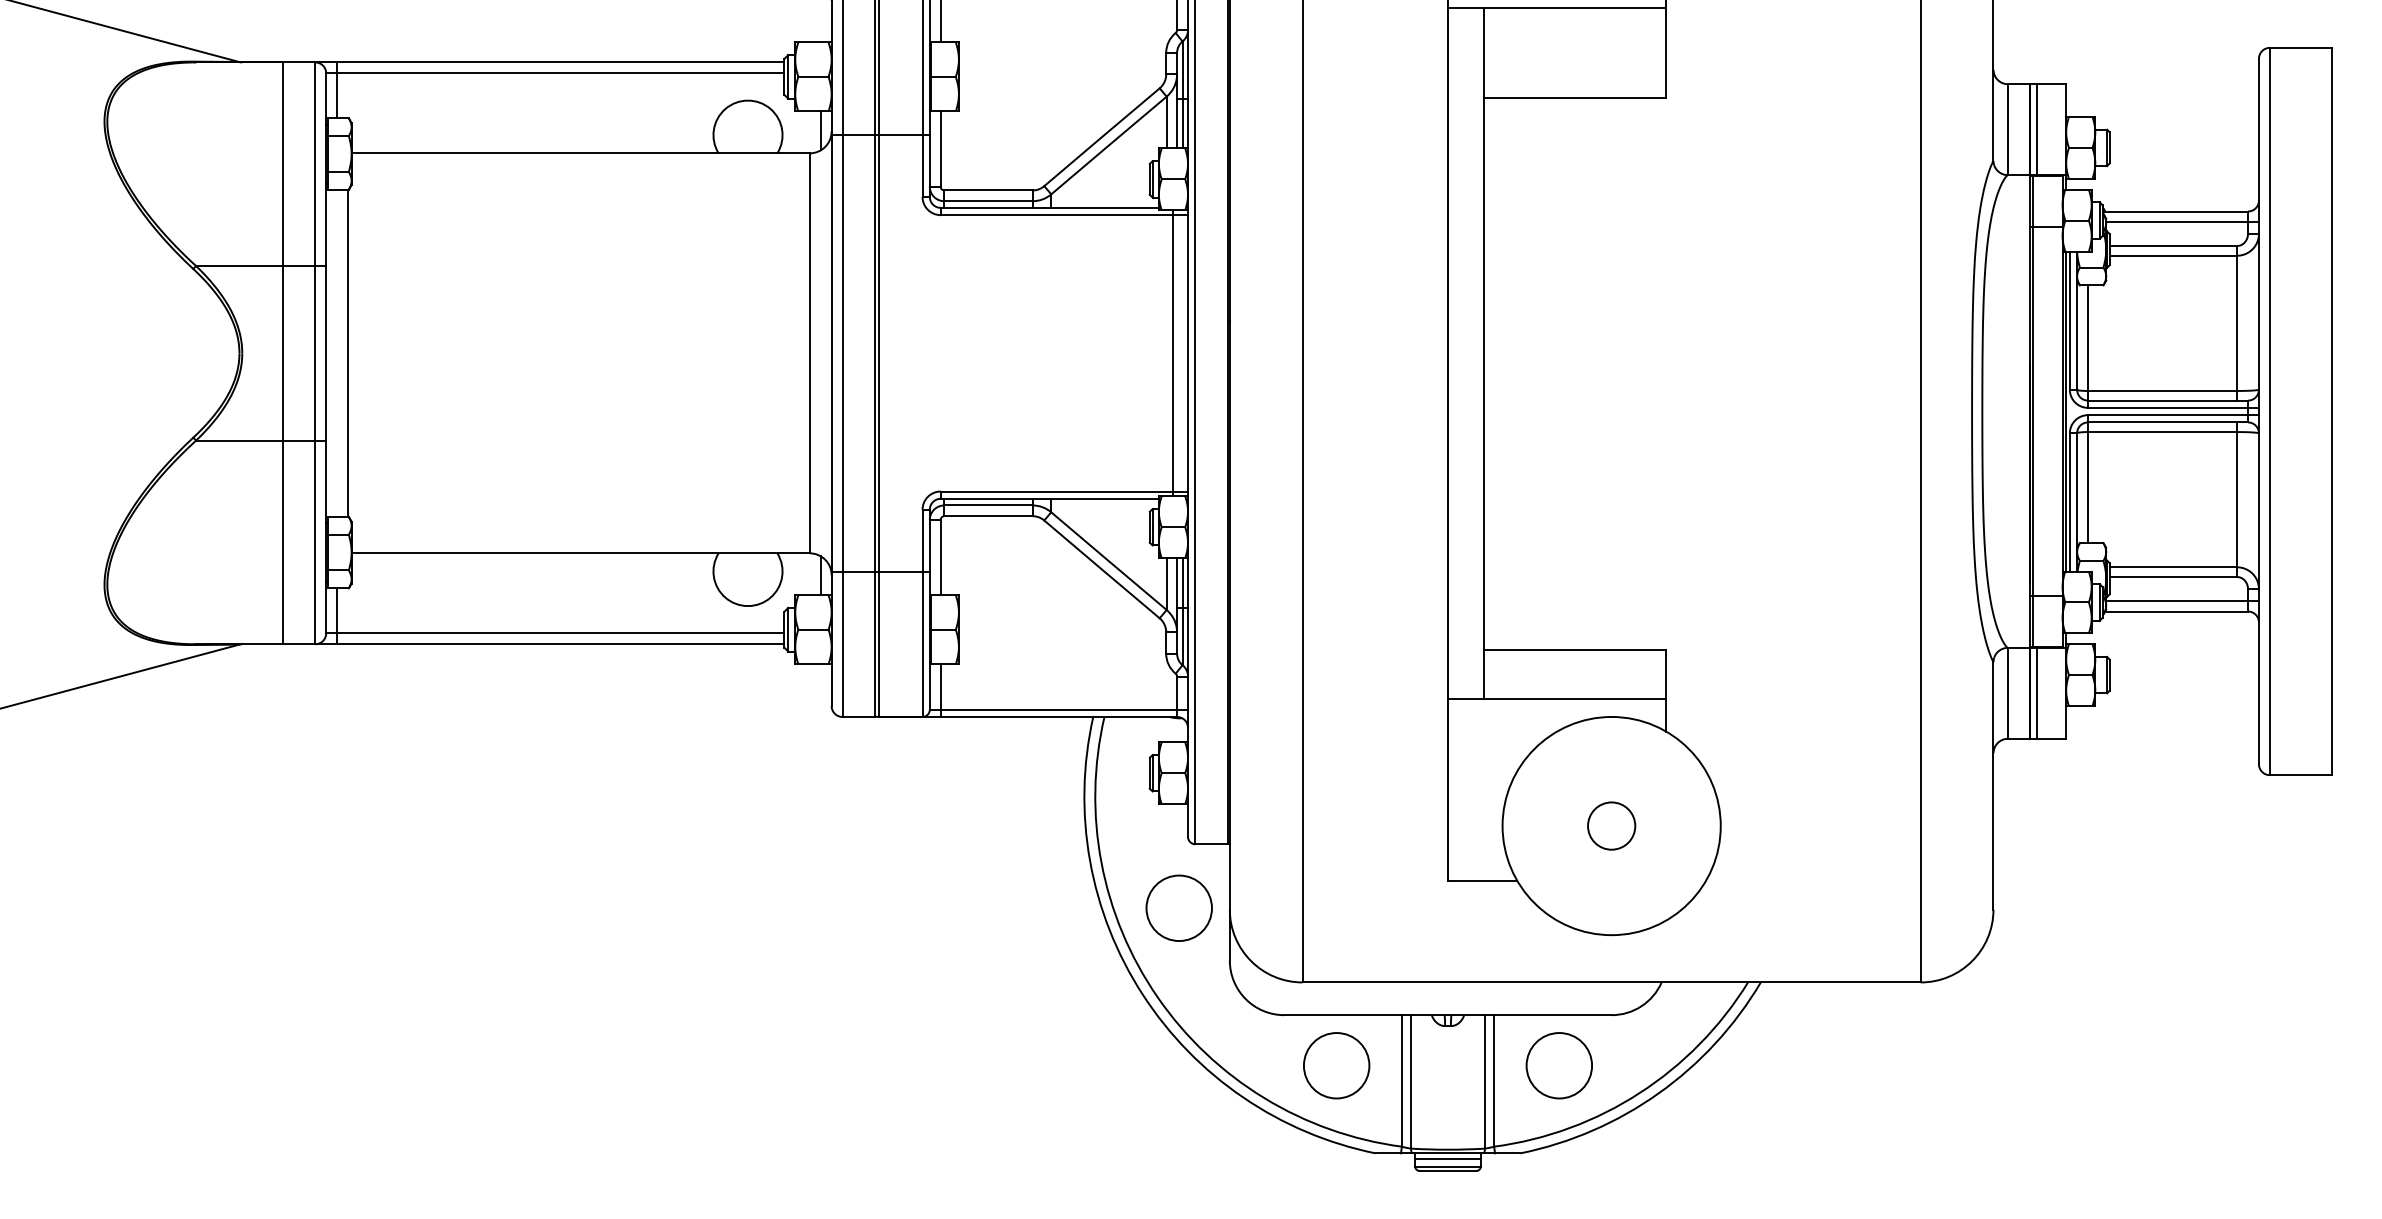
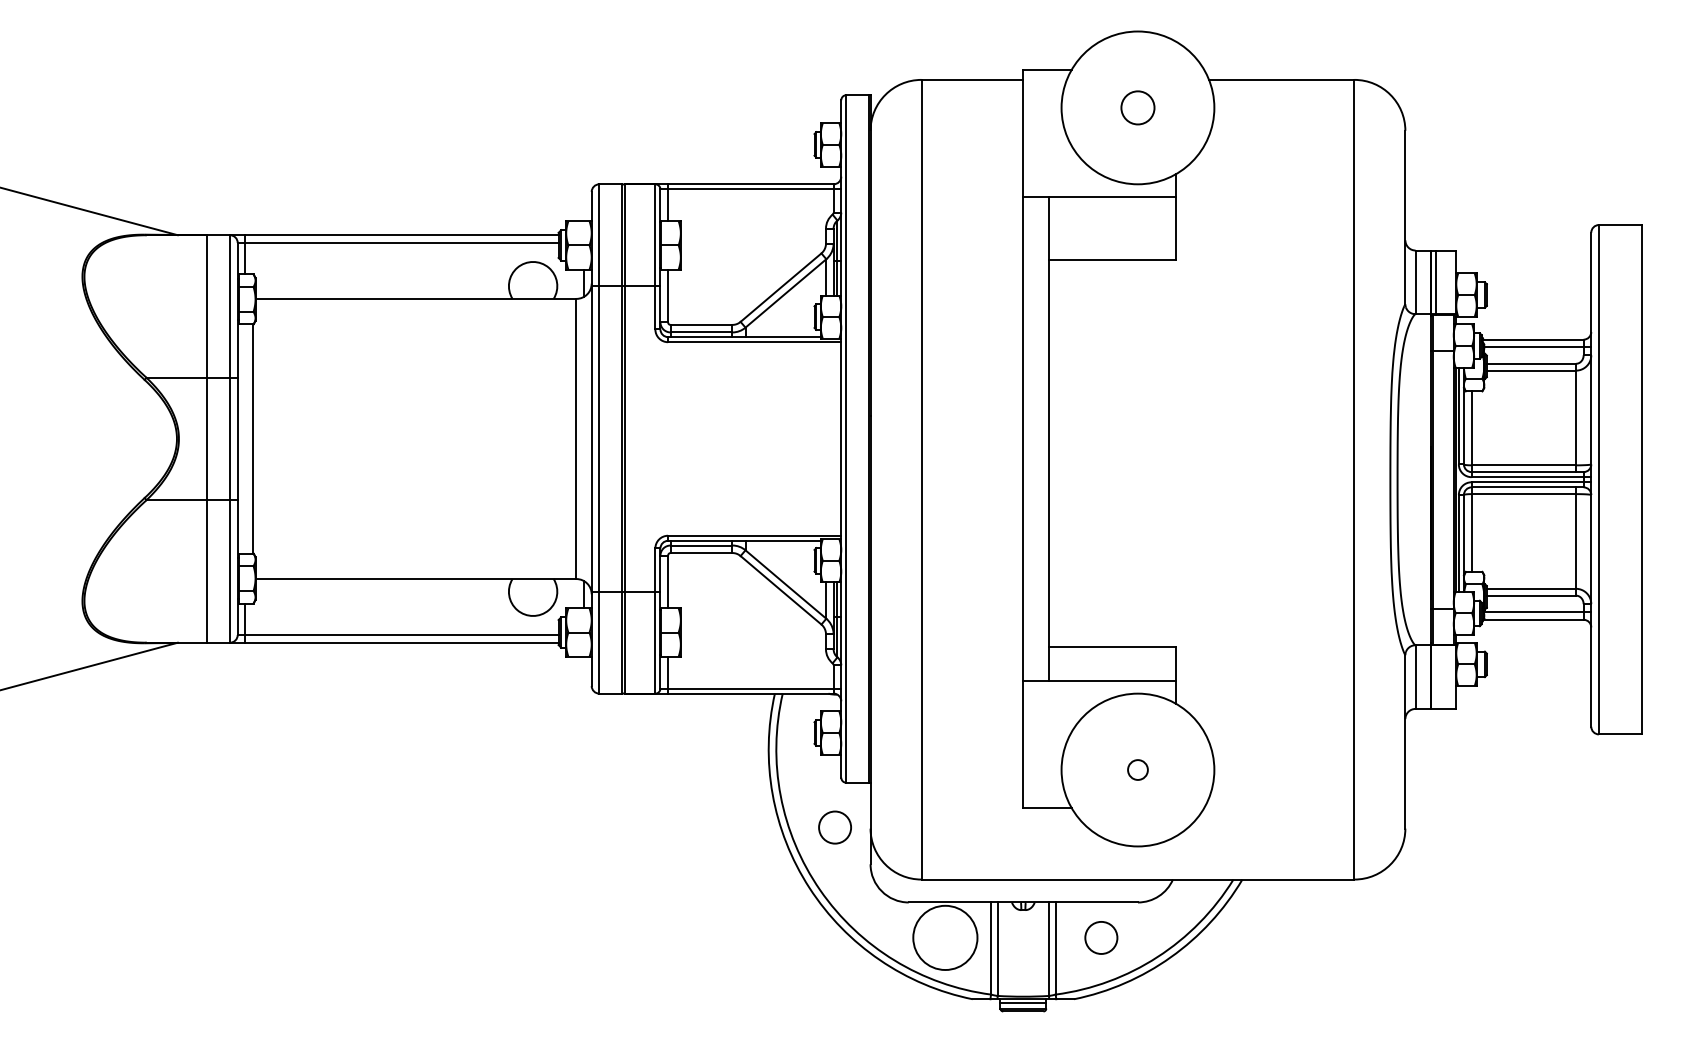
line: (1174, 352) -> (831, 438), removed
line: (2036, 692) -> (1435, 676), removed
circle: (1610, 825) -> (1137, 769), size x0.6
circle: (1178, 908) -> (834, 827), size x0.7
circle: (1336, 1065) -> (945, 937), size x1.4
circle: (1559, 1065) -> (1101, 937), size x0.7

